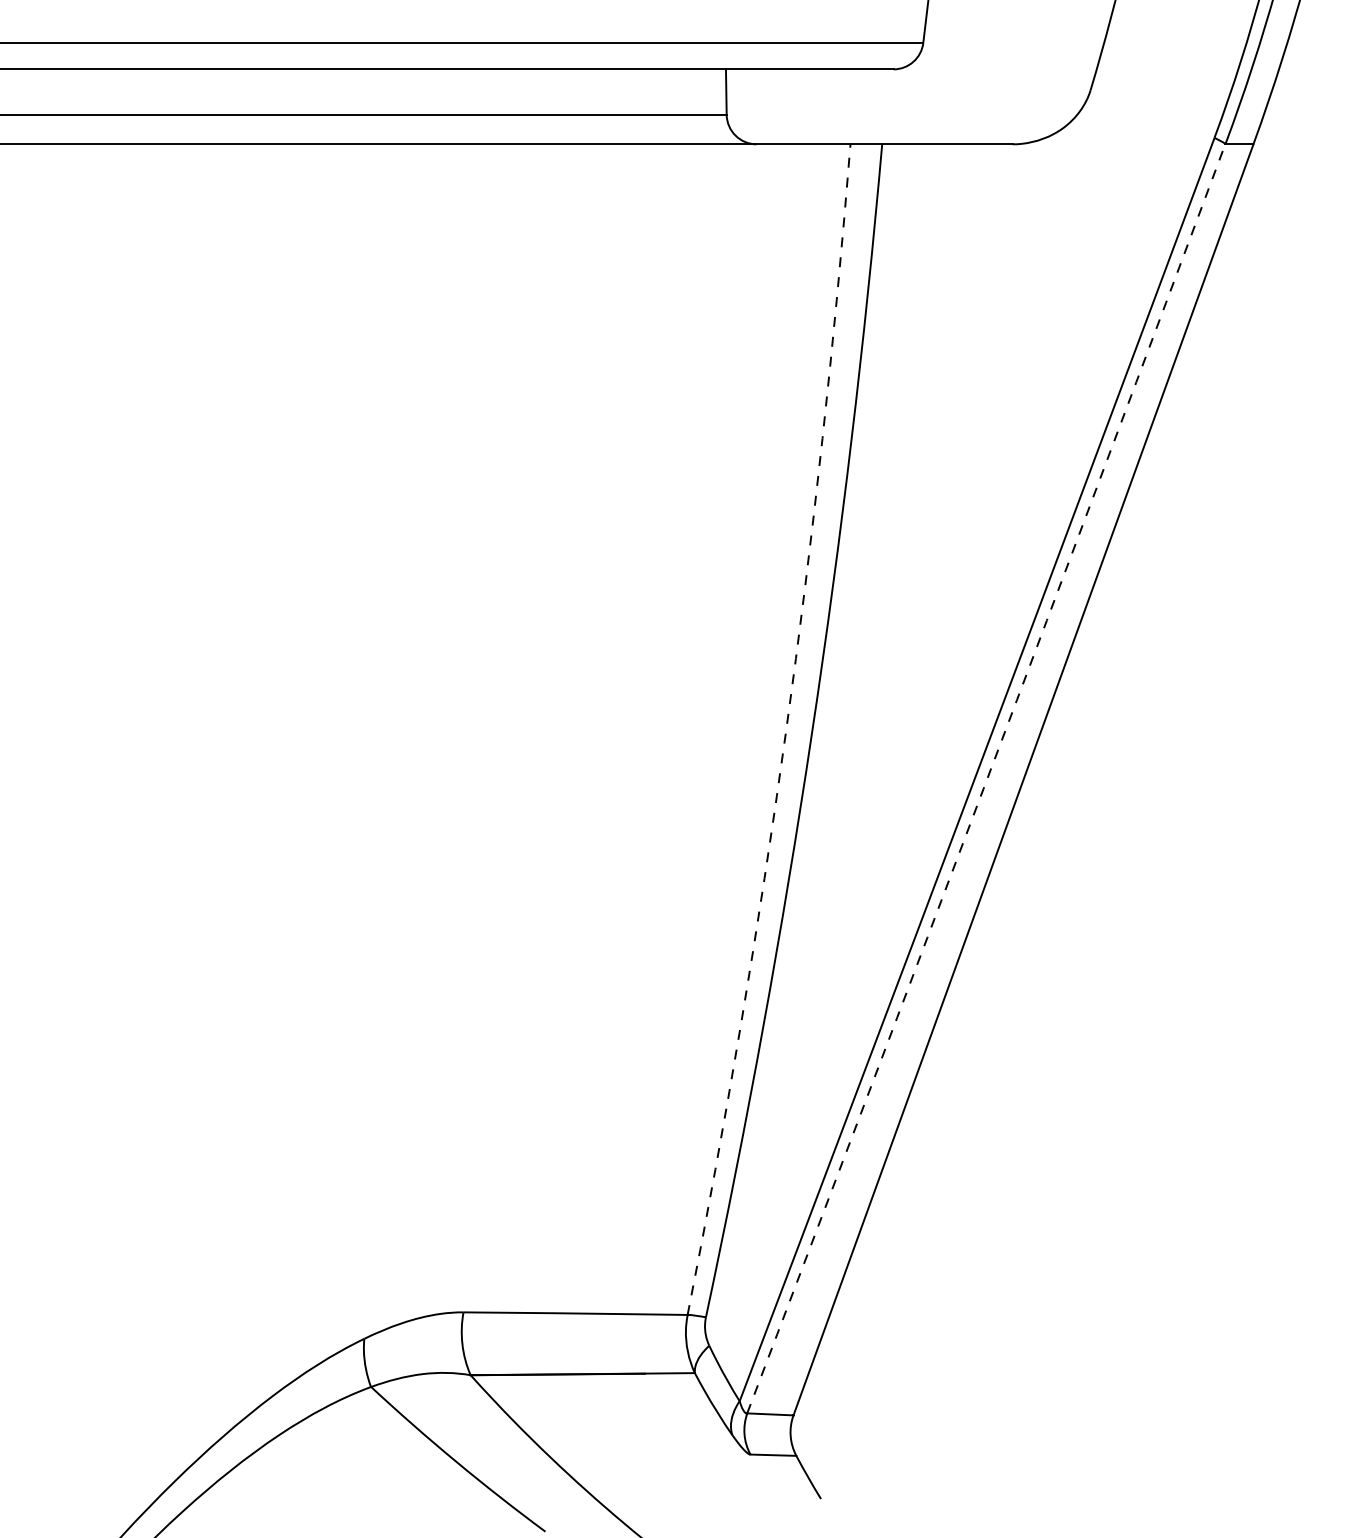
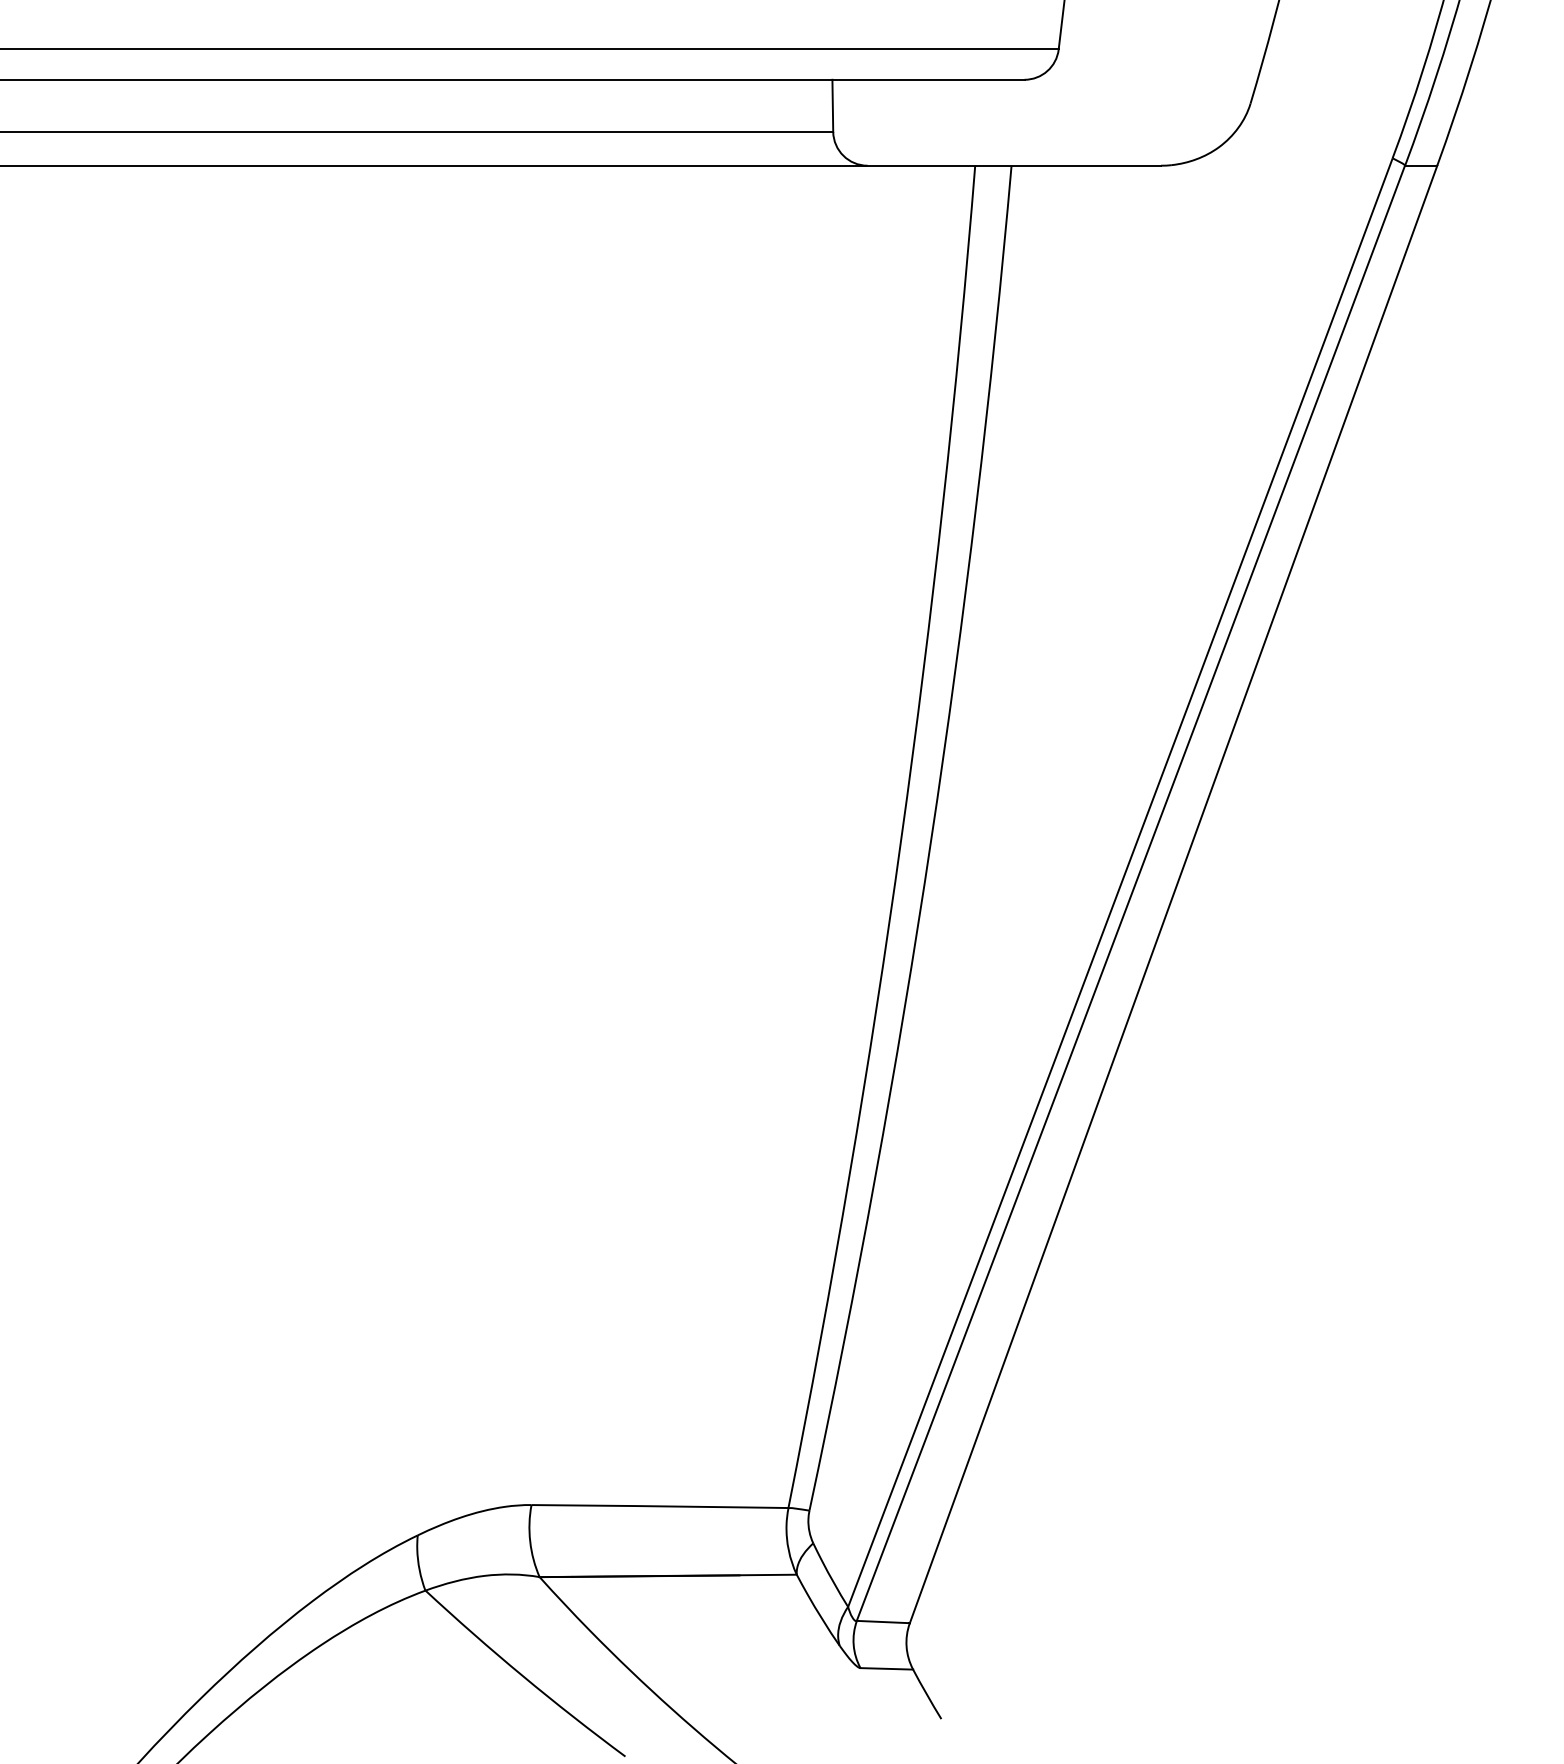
arc: (786, 731) -> (901, 839), dashed -> solid
arc: (986, 779) -> (1131, 893), dashed -> solid

